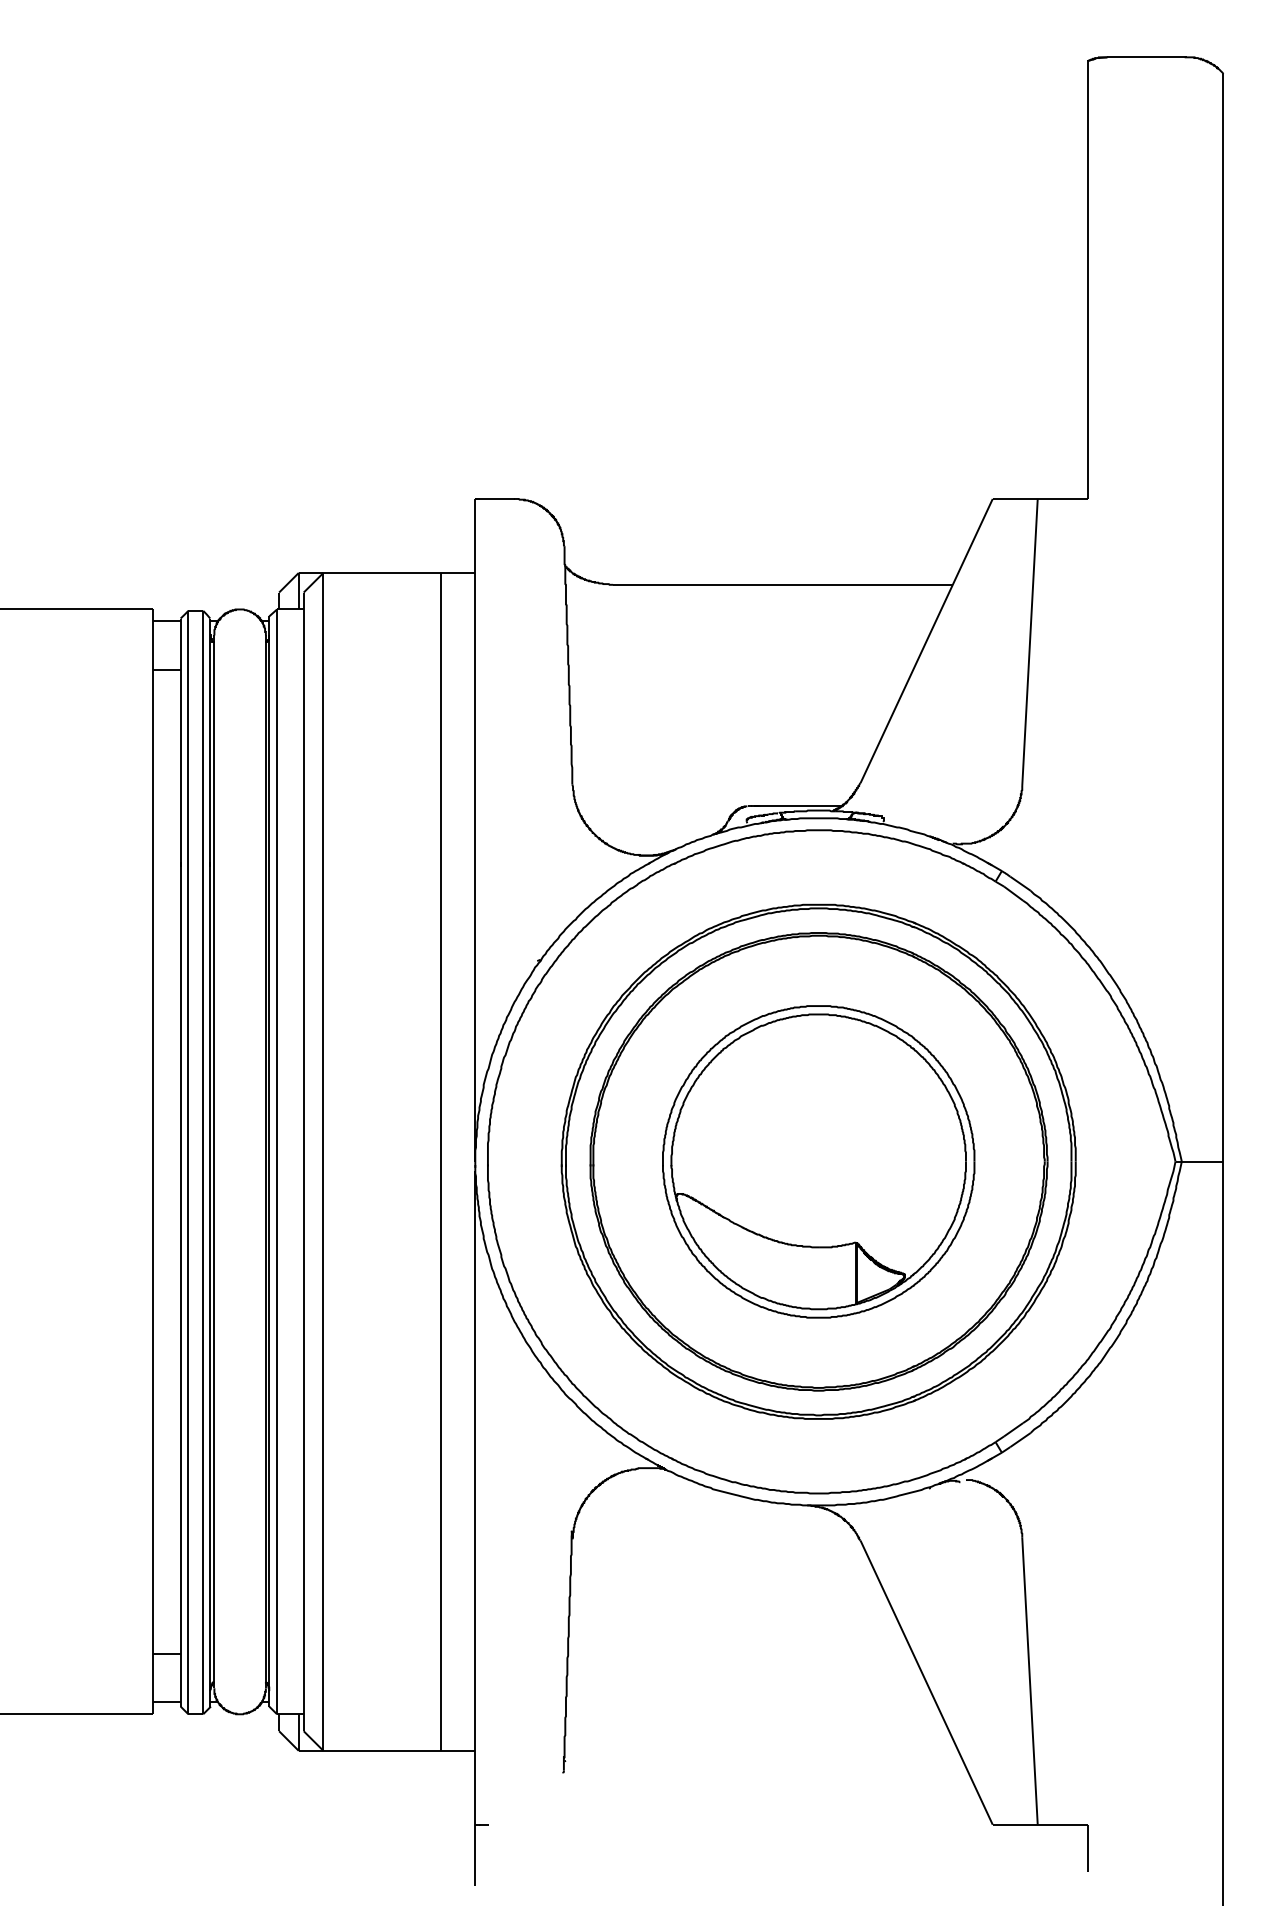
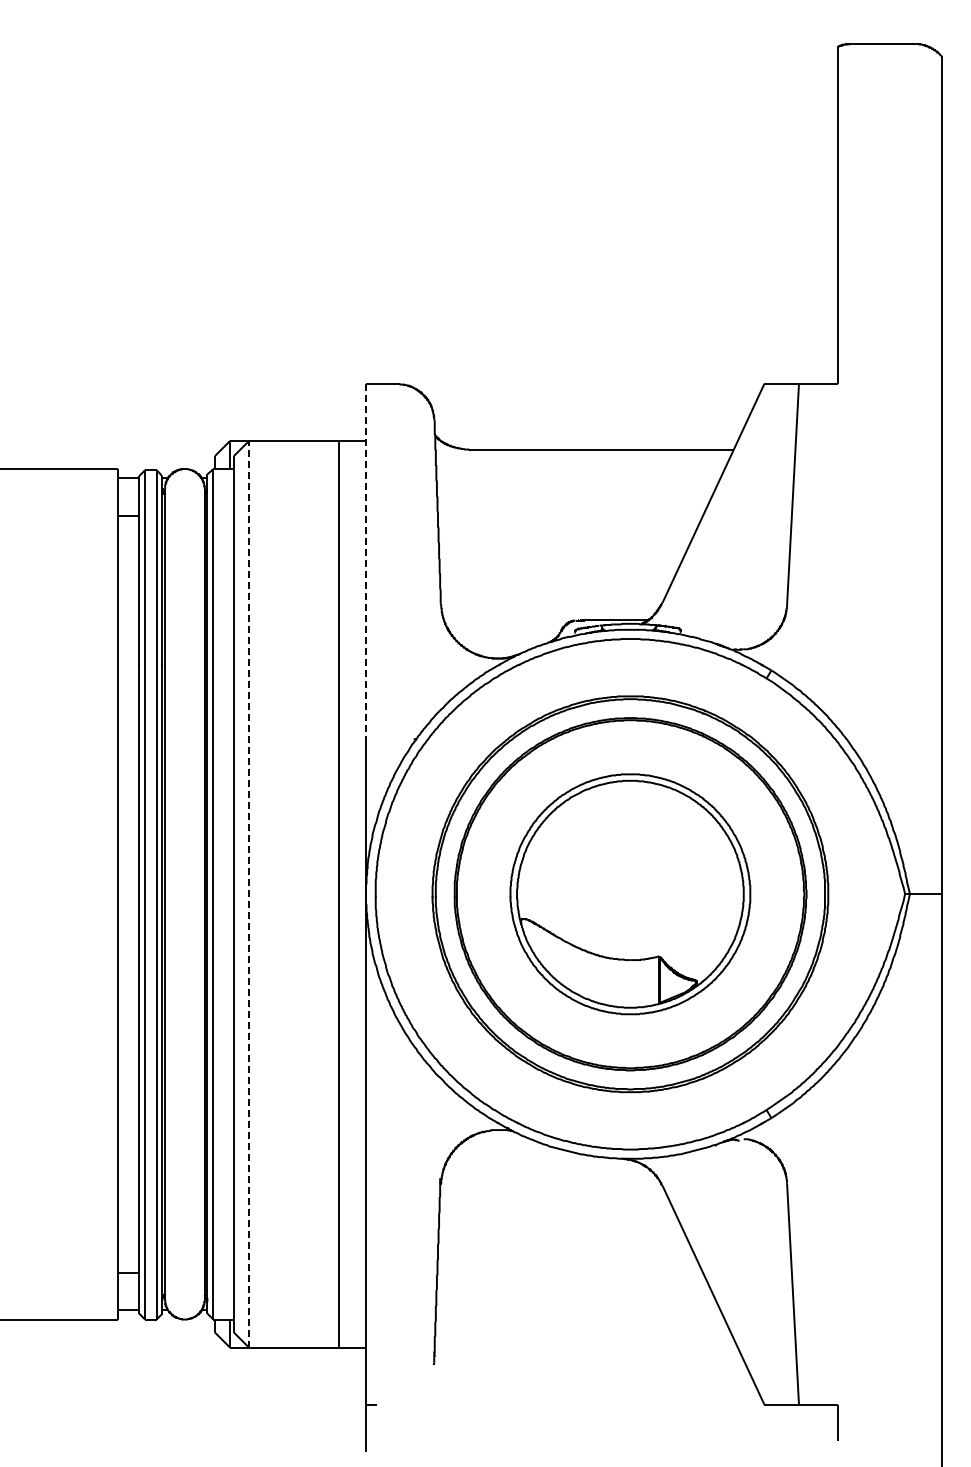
line: (475, 728) -> (366, 560), solid -> dashed
line: (323, 1160) -> (249, 893), solid -> dashed

